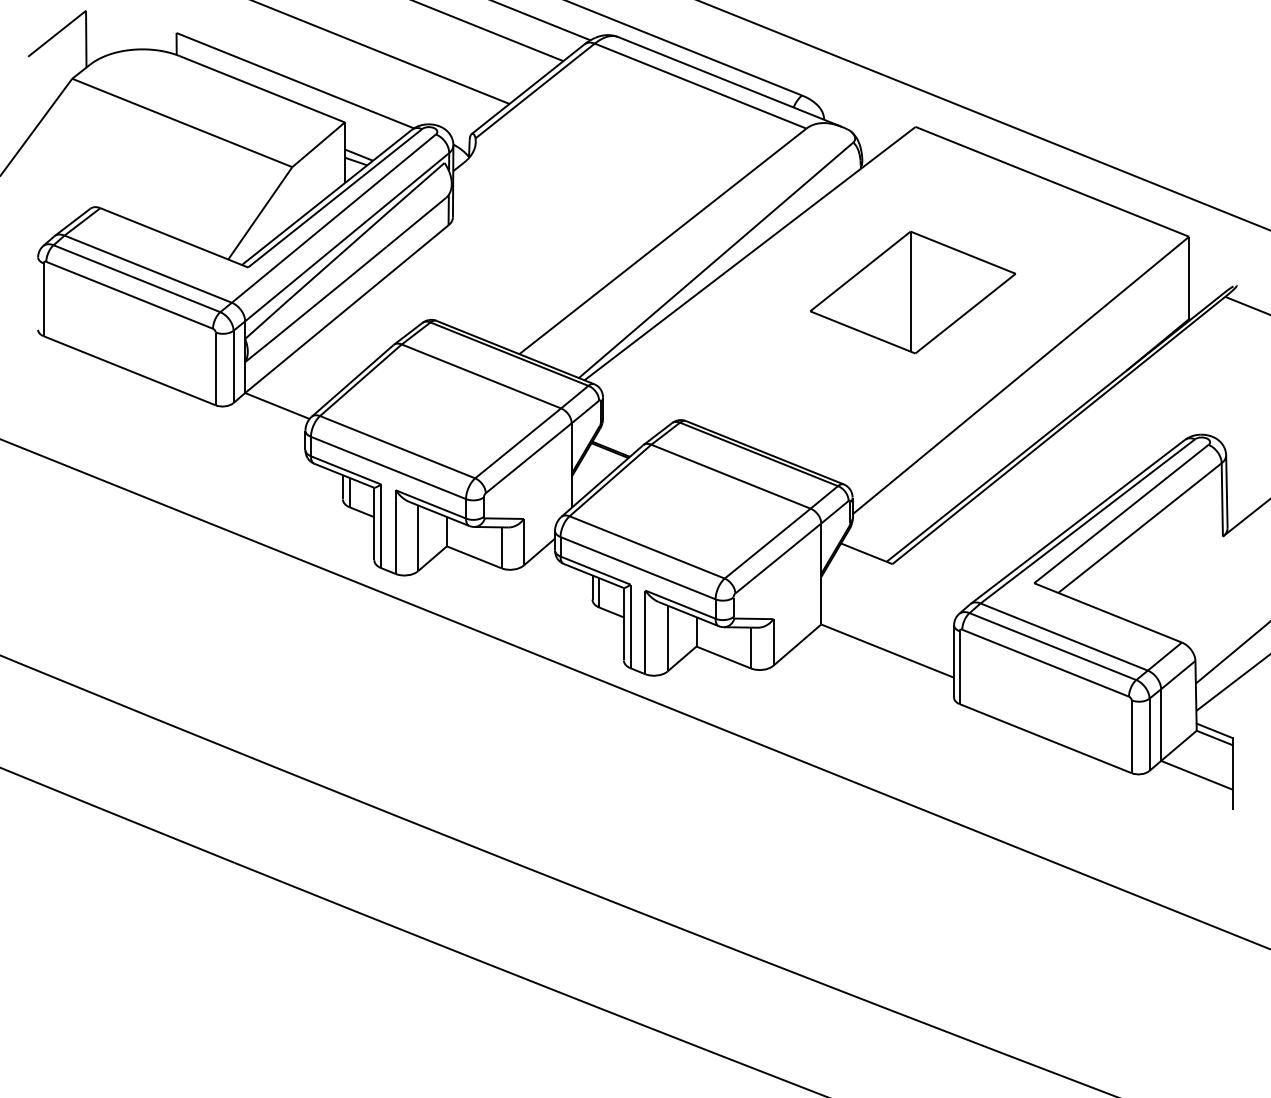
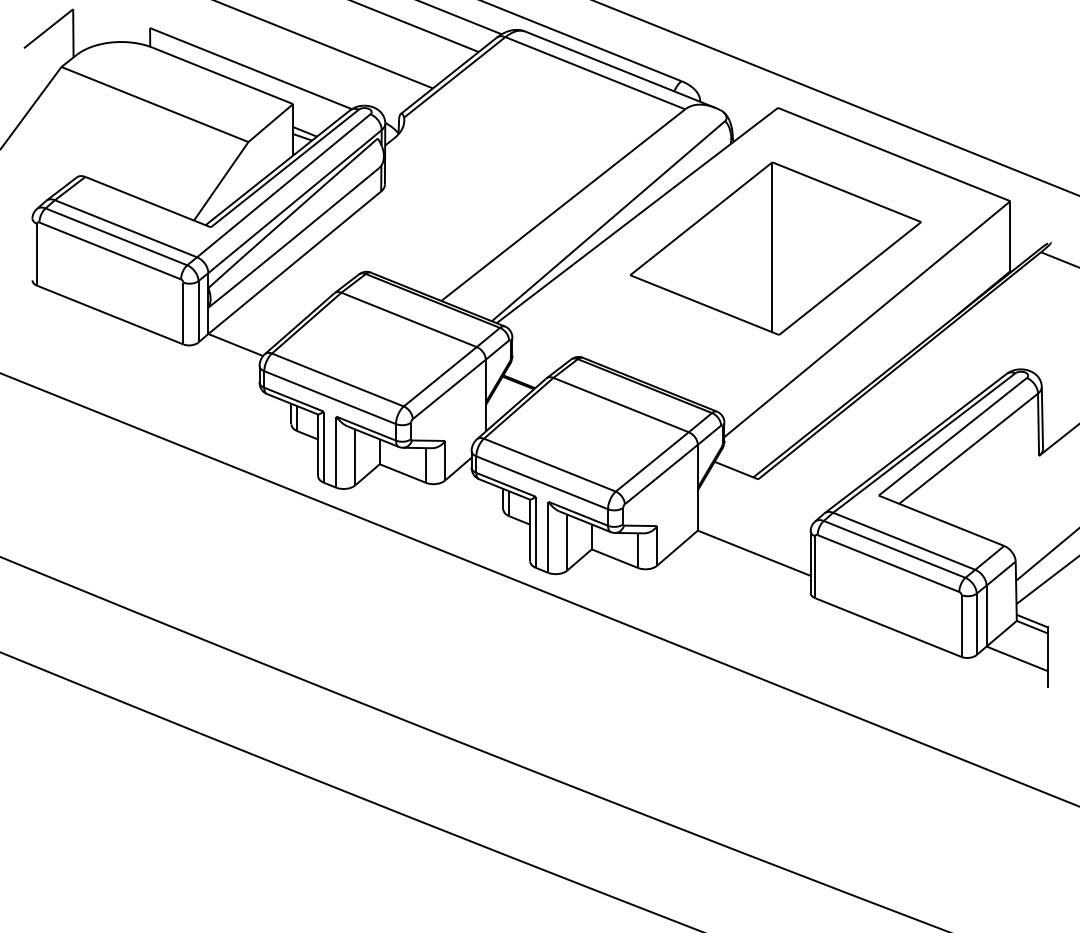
part: (912, 292) -> (775, 248), size x1.67

